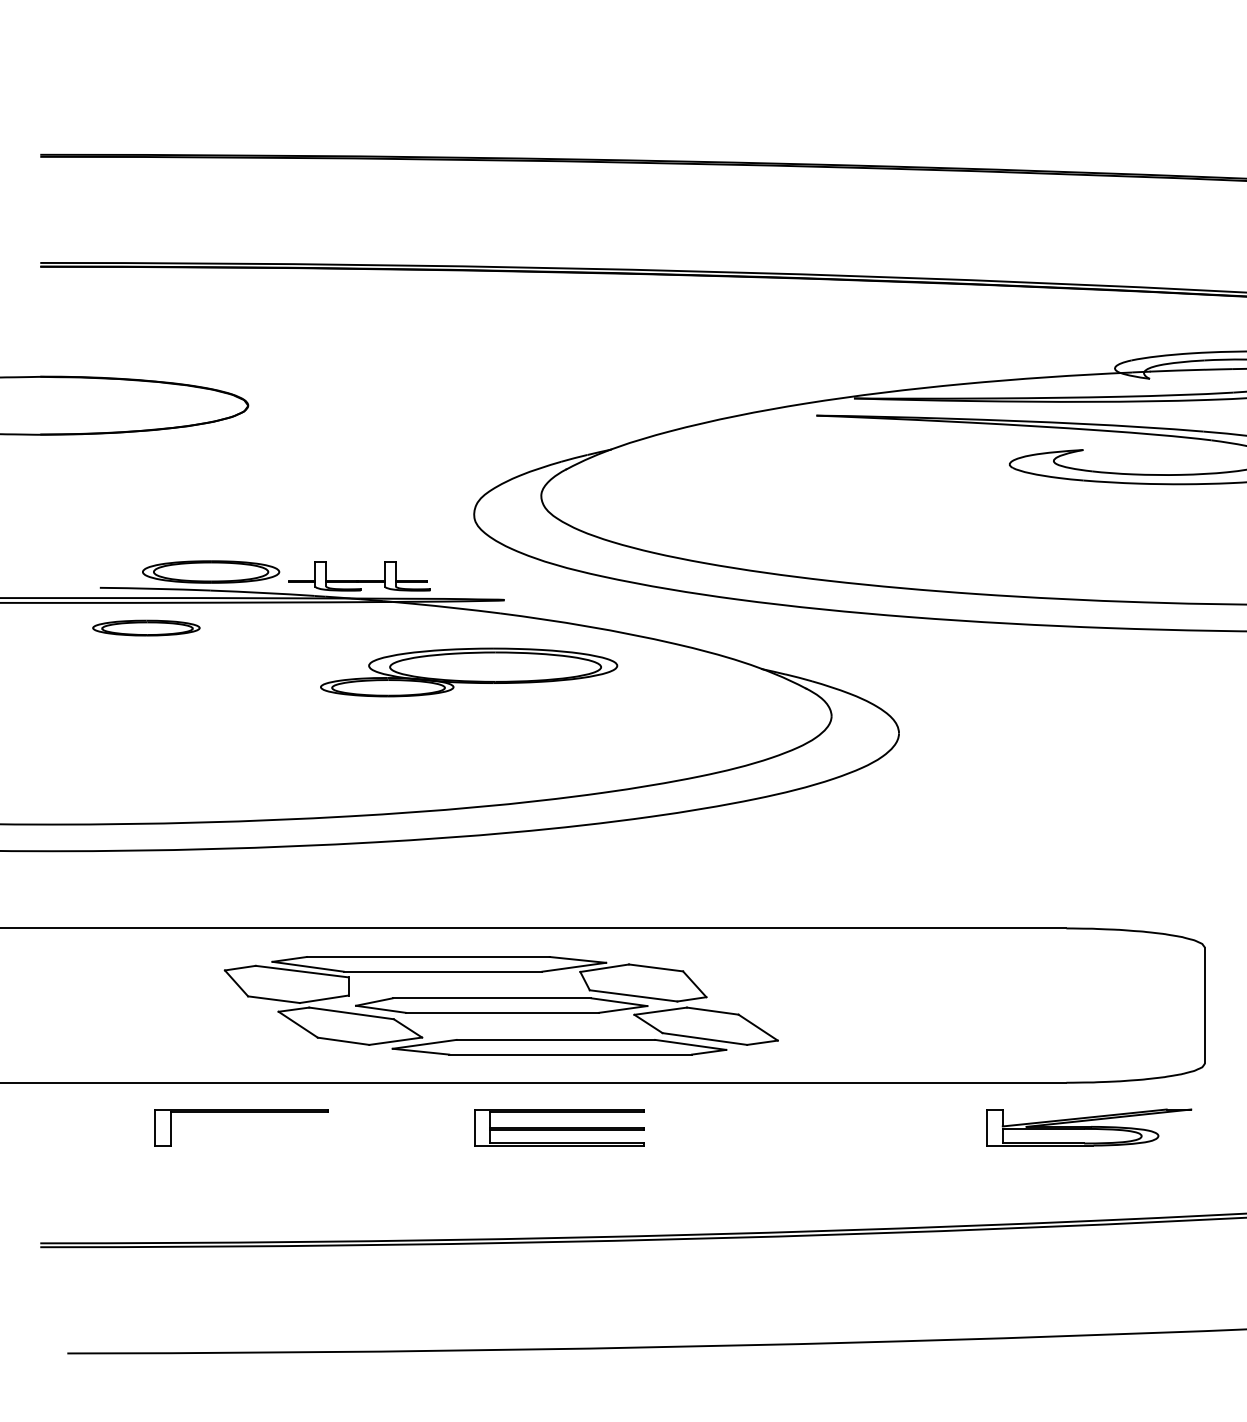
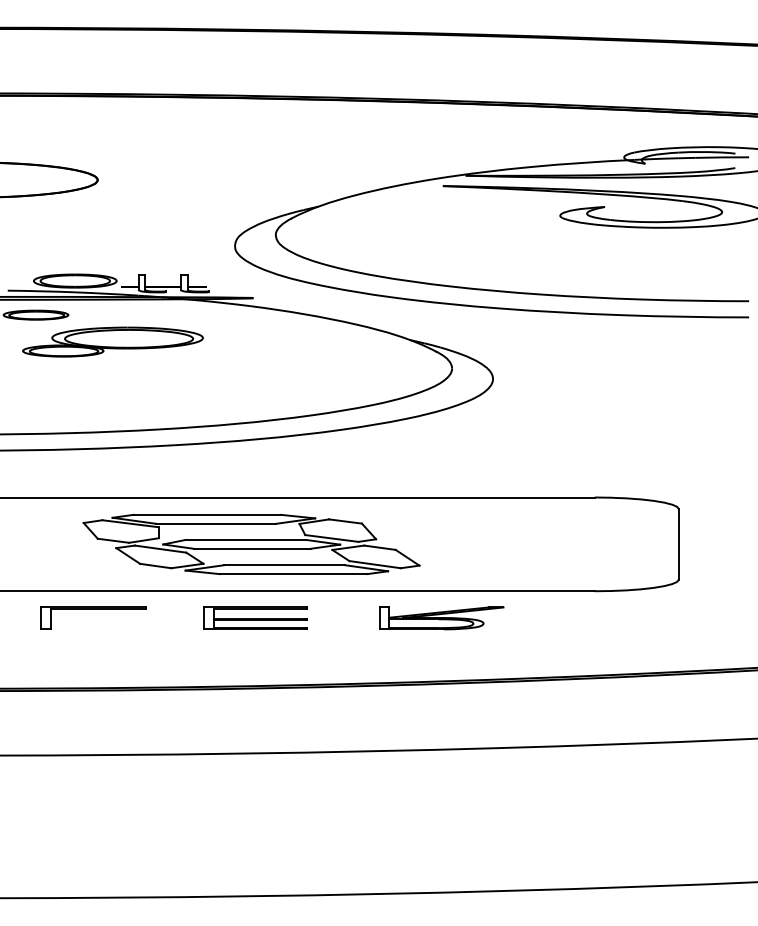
part: (468, 671) -> (112, 341), moved
part: (558, 1126) -> (255, 617), moved
part: (1089, 1127) -> (441, 618), moved

